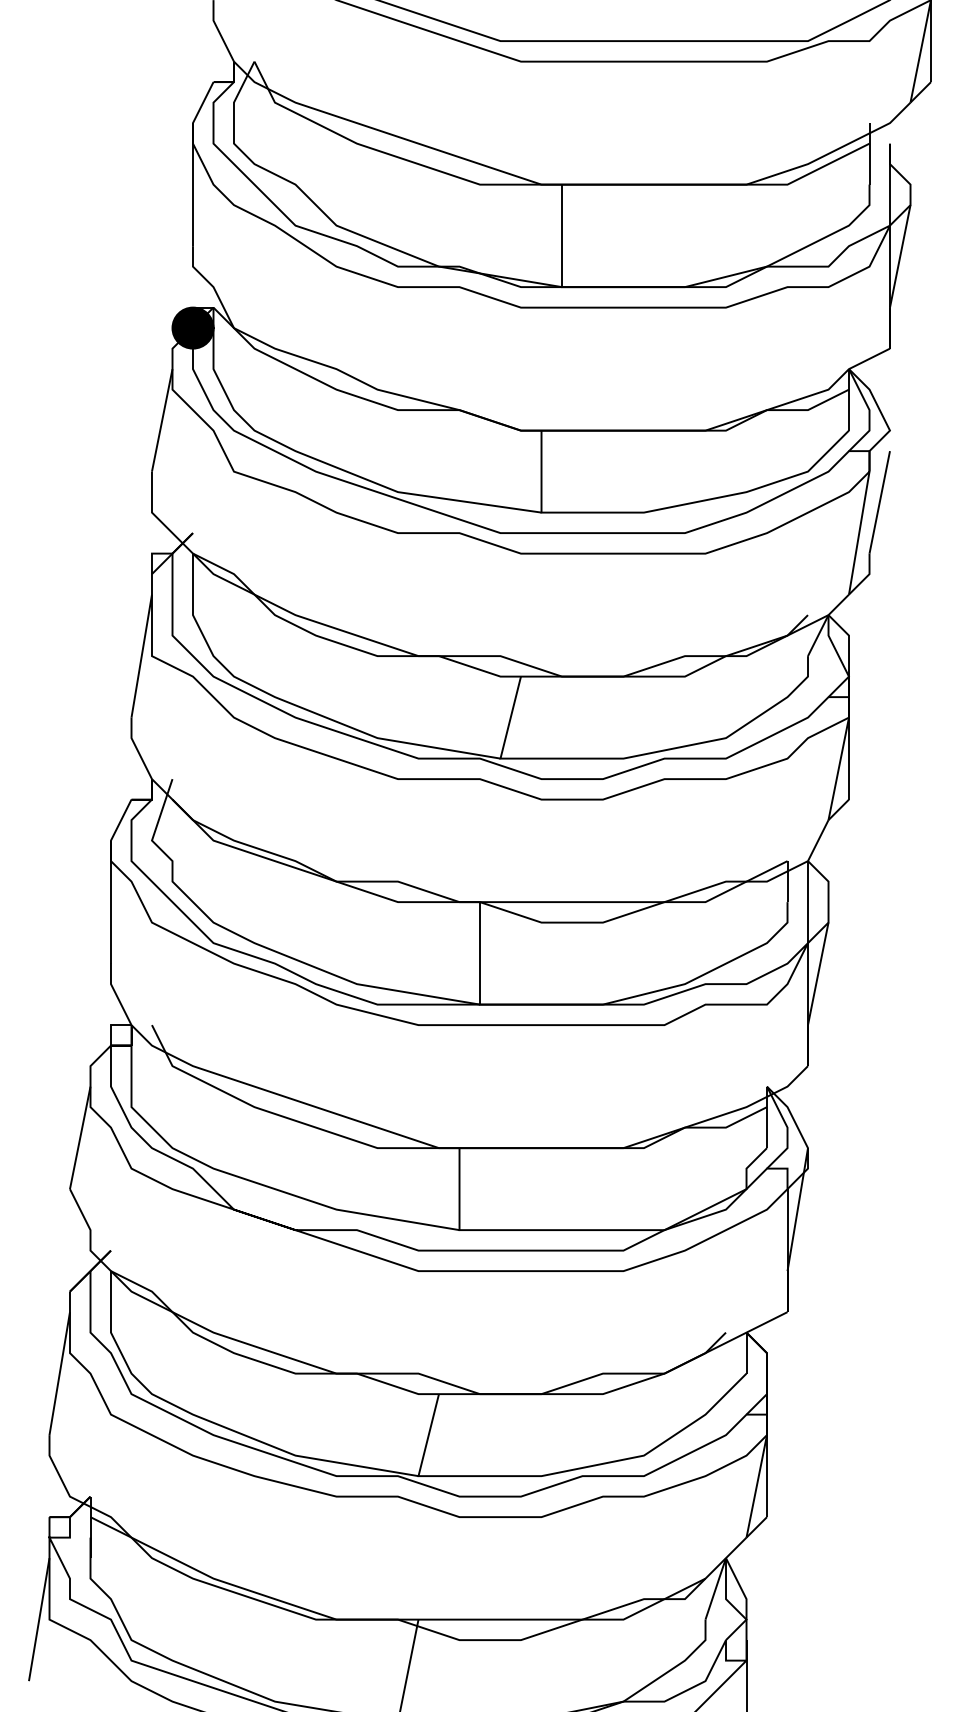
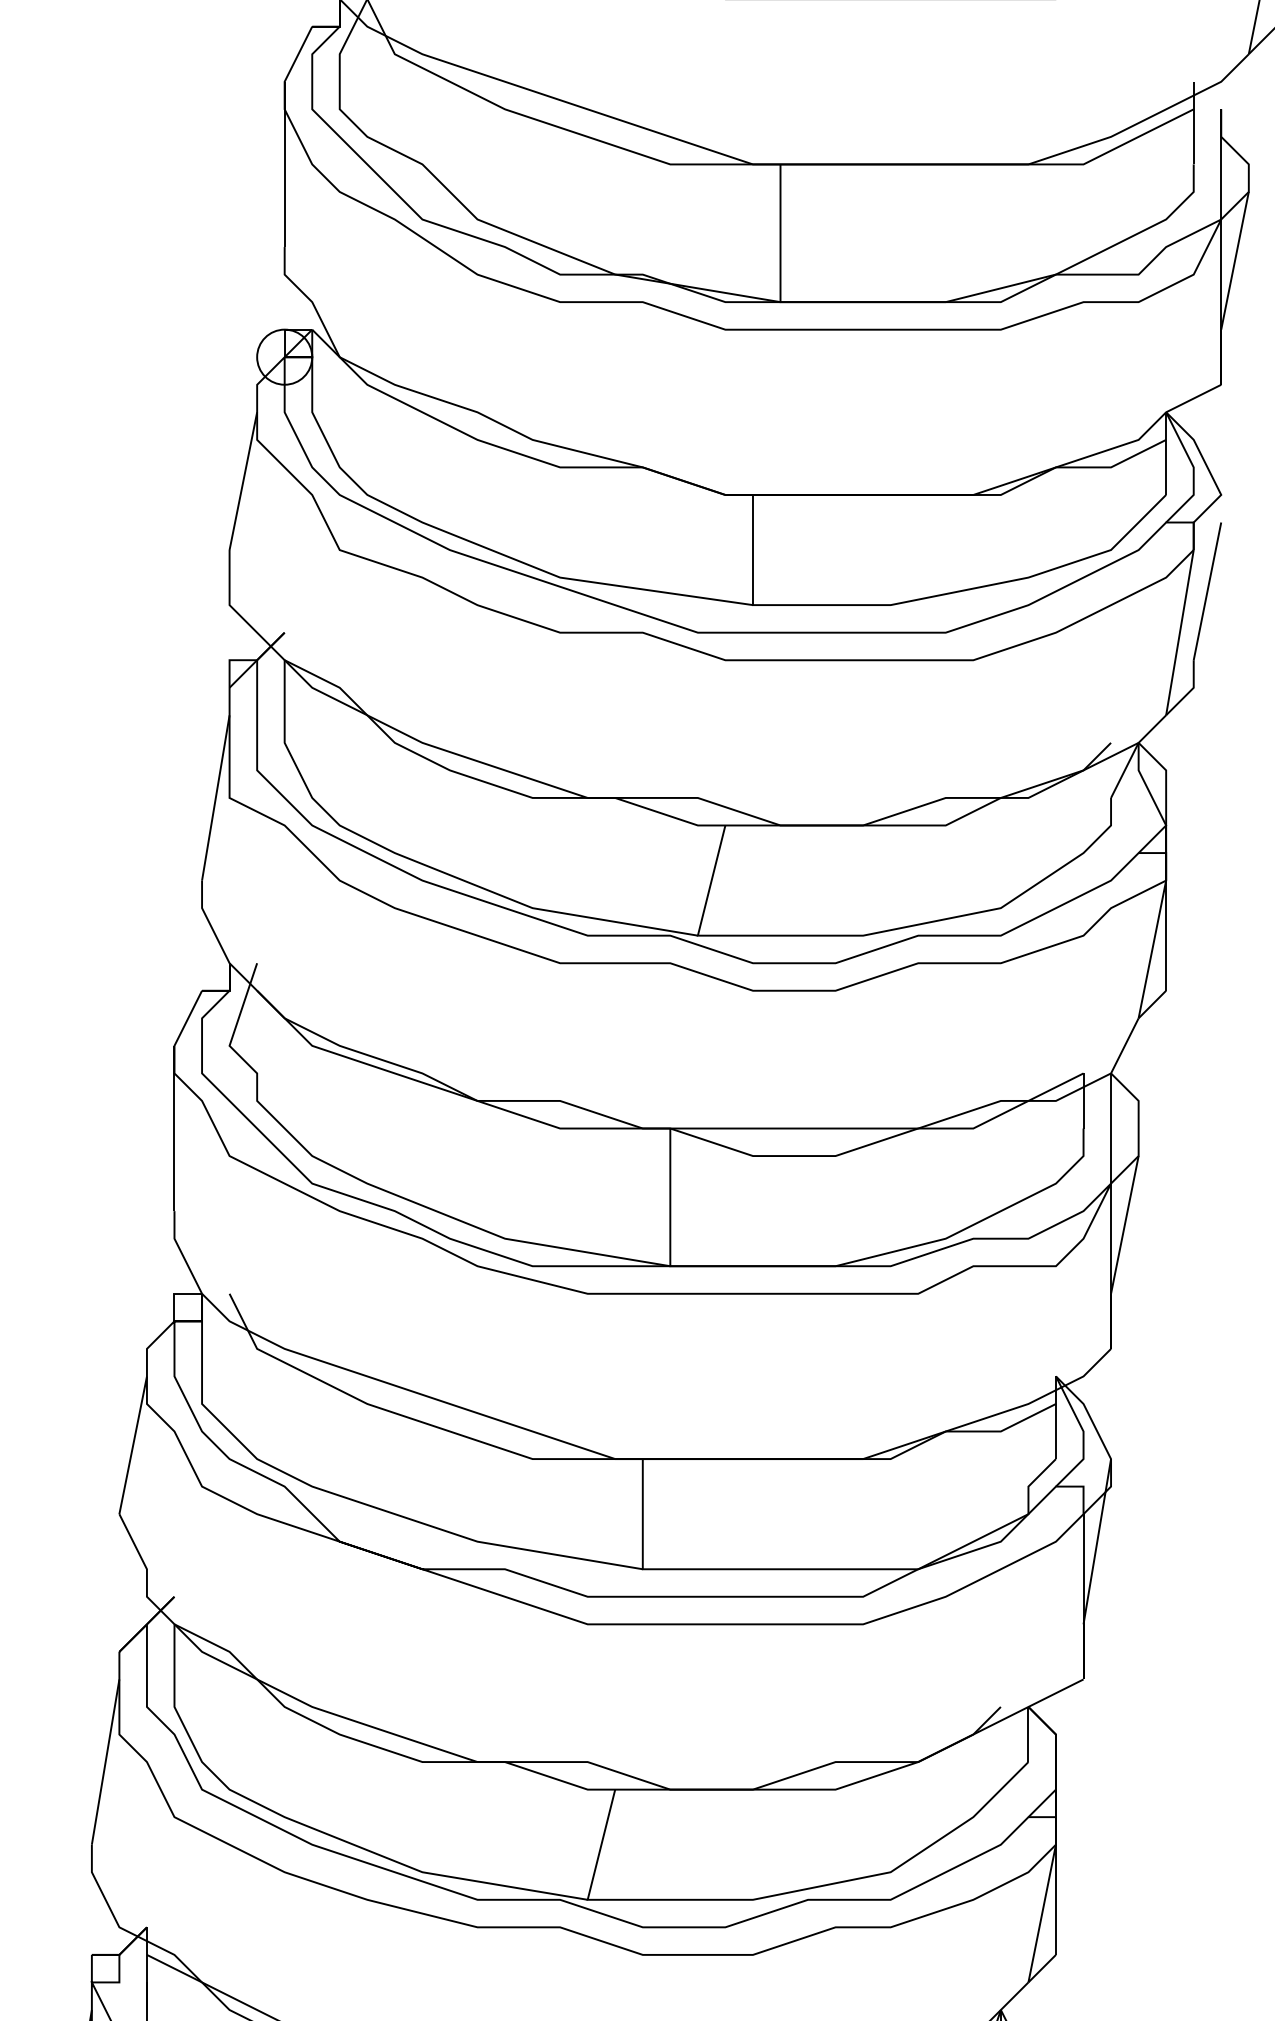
fill: (192, 327) -> (284, 356), removed

